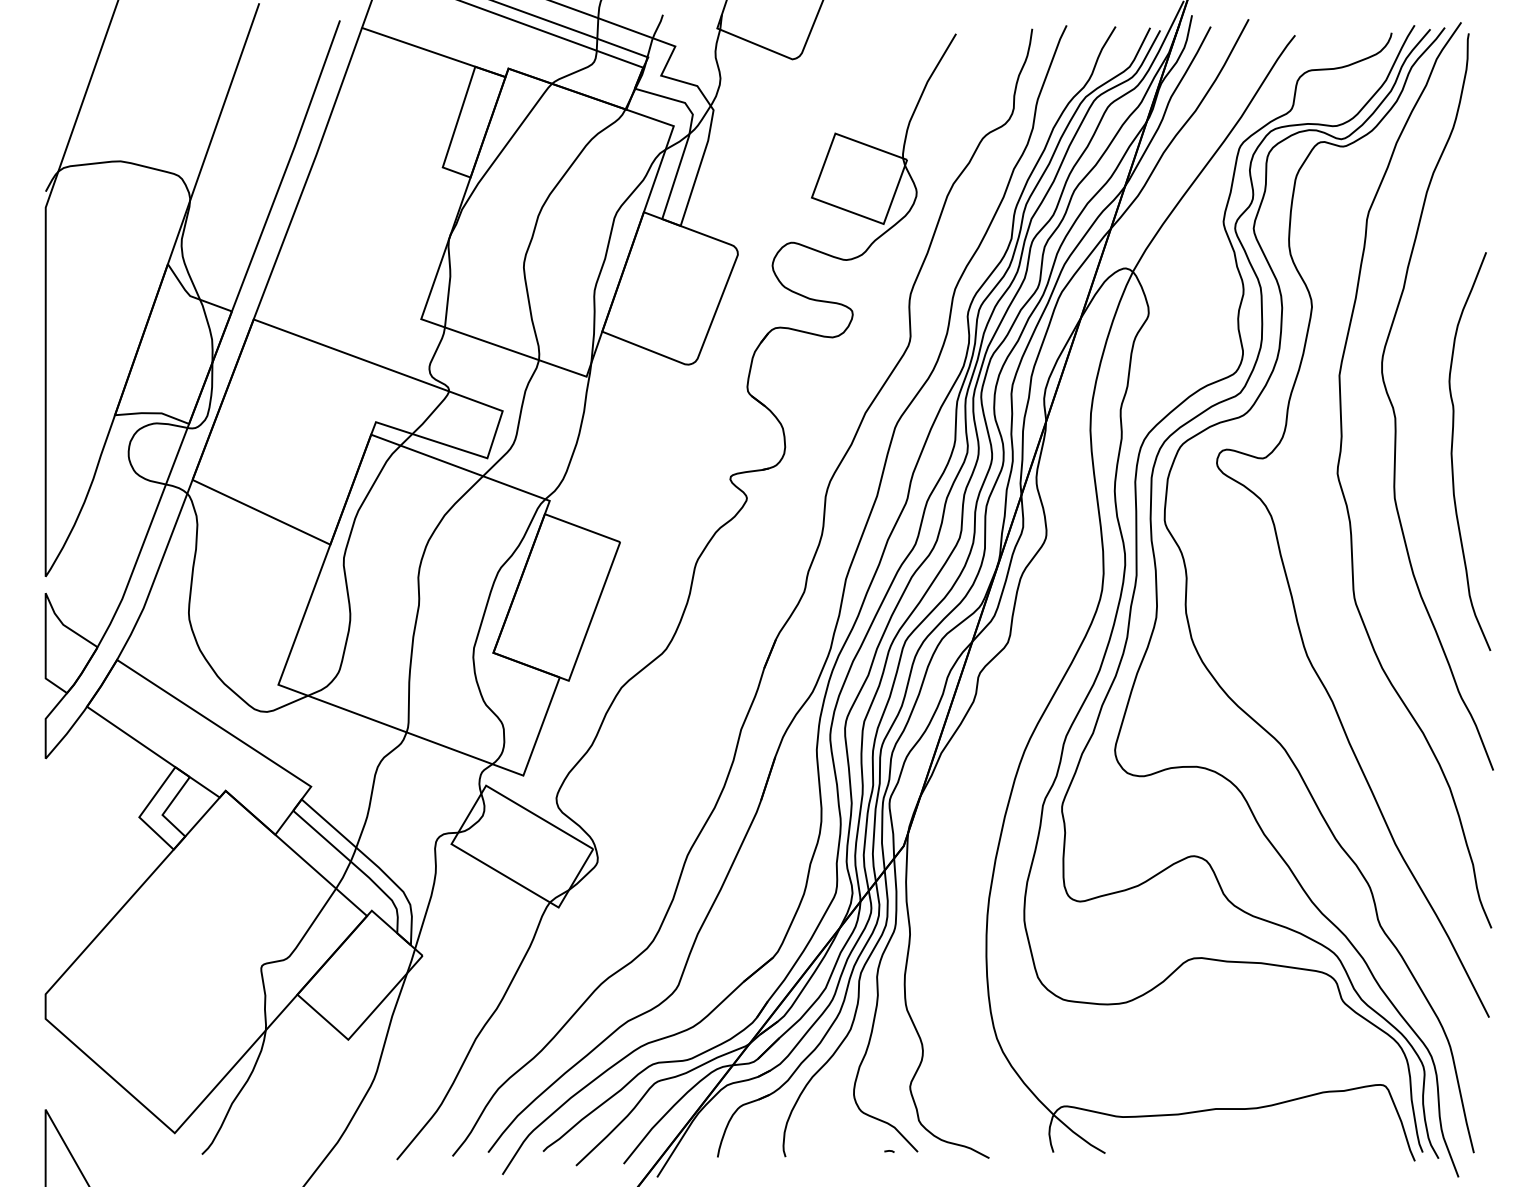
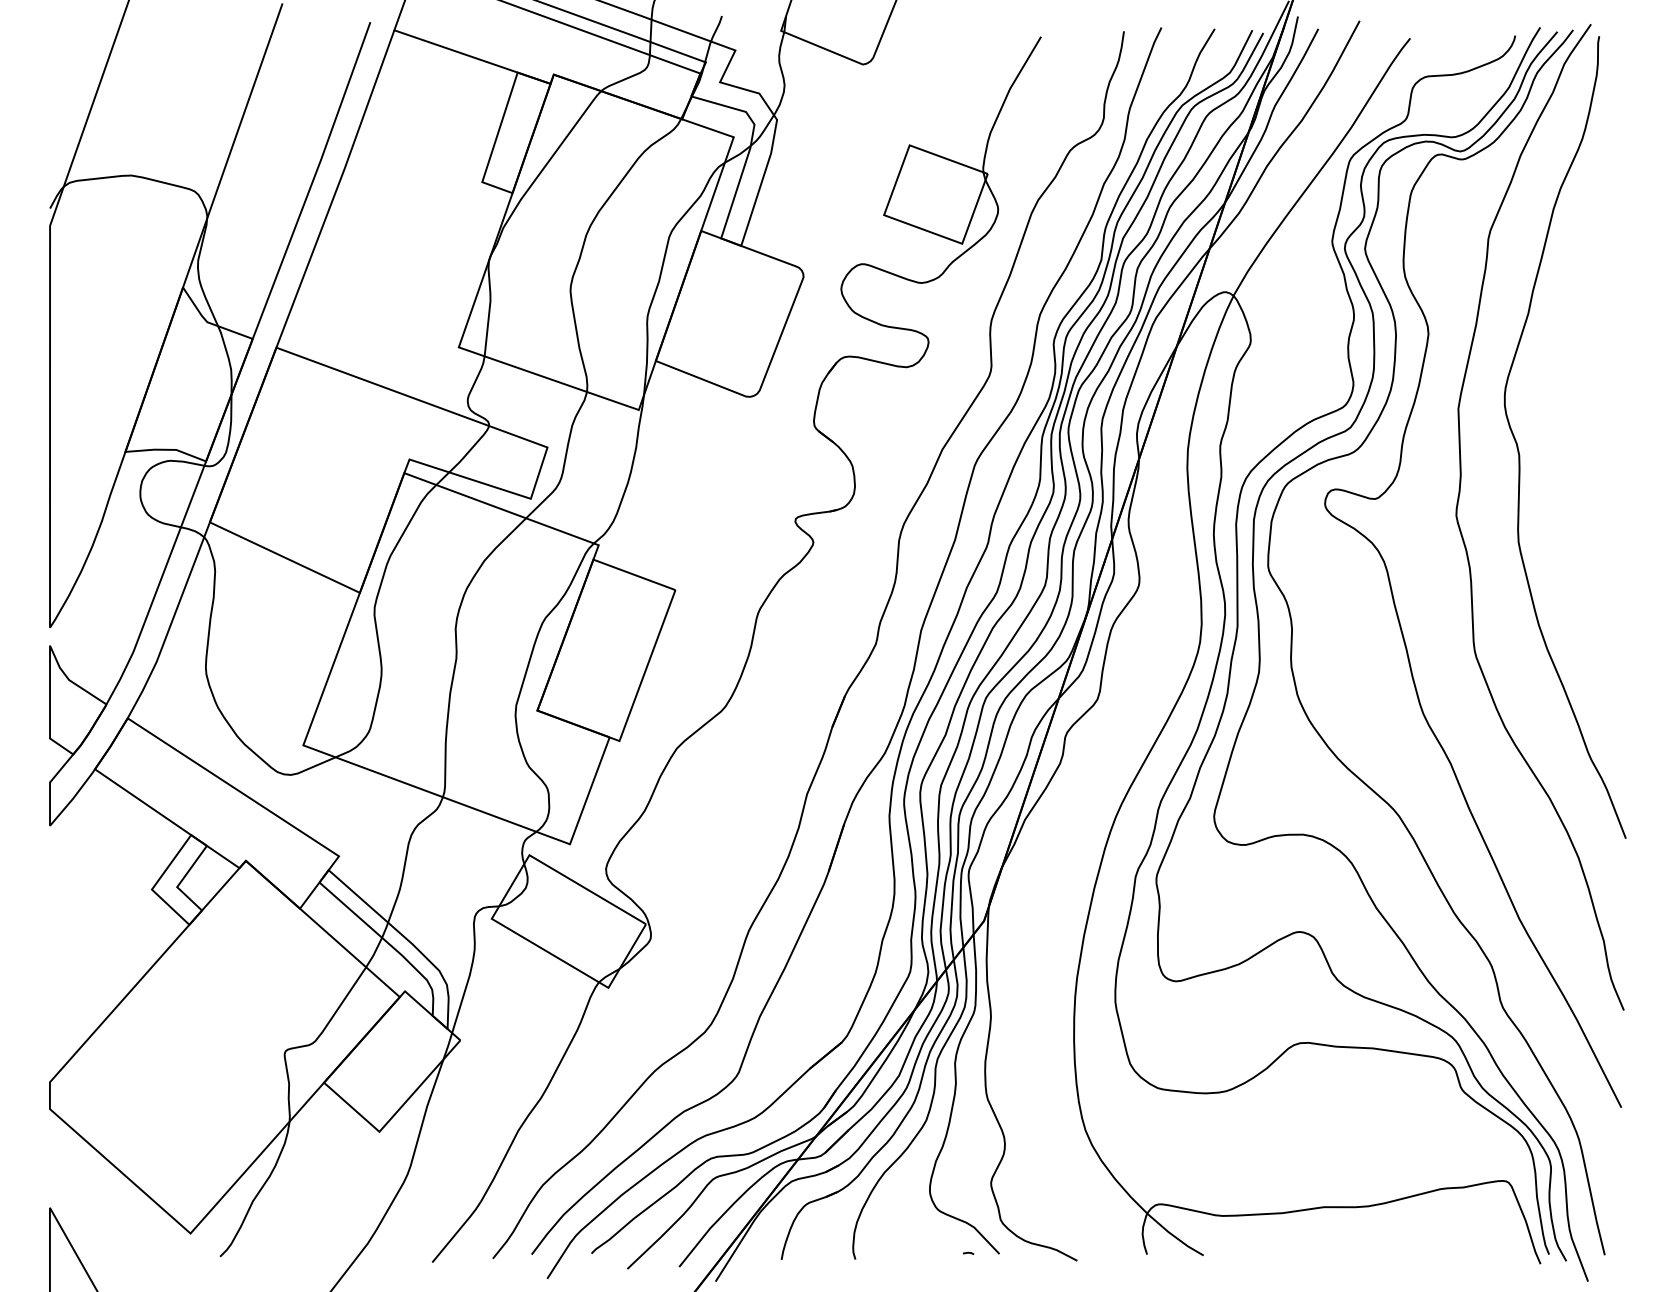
curve: (1452, 451) -> (1581, 491), removed

